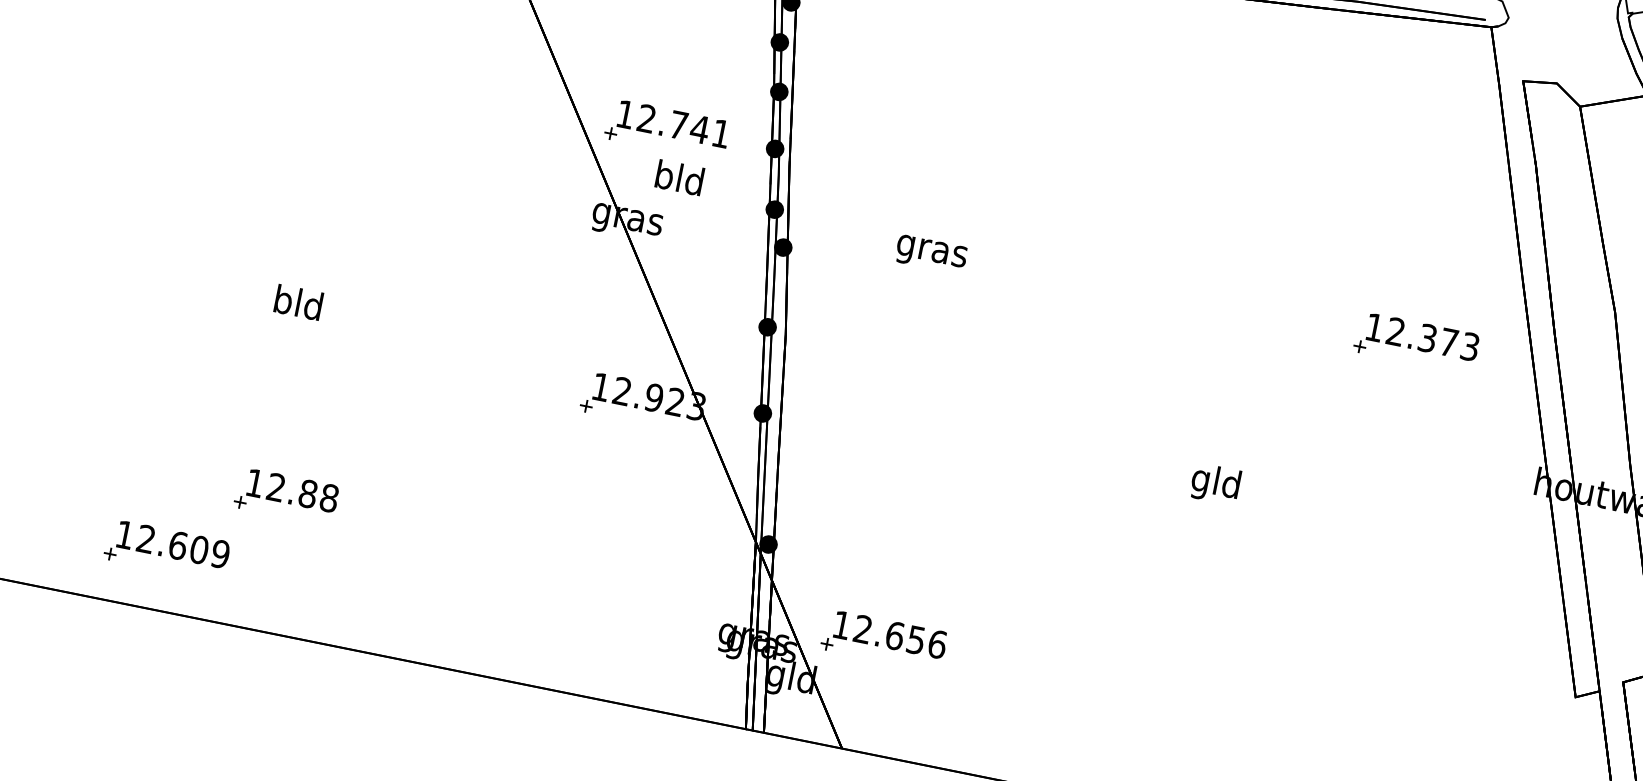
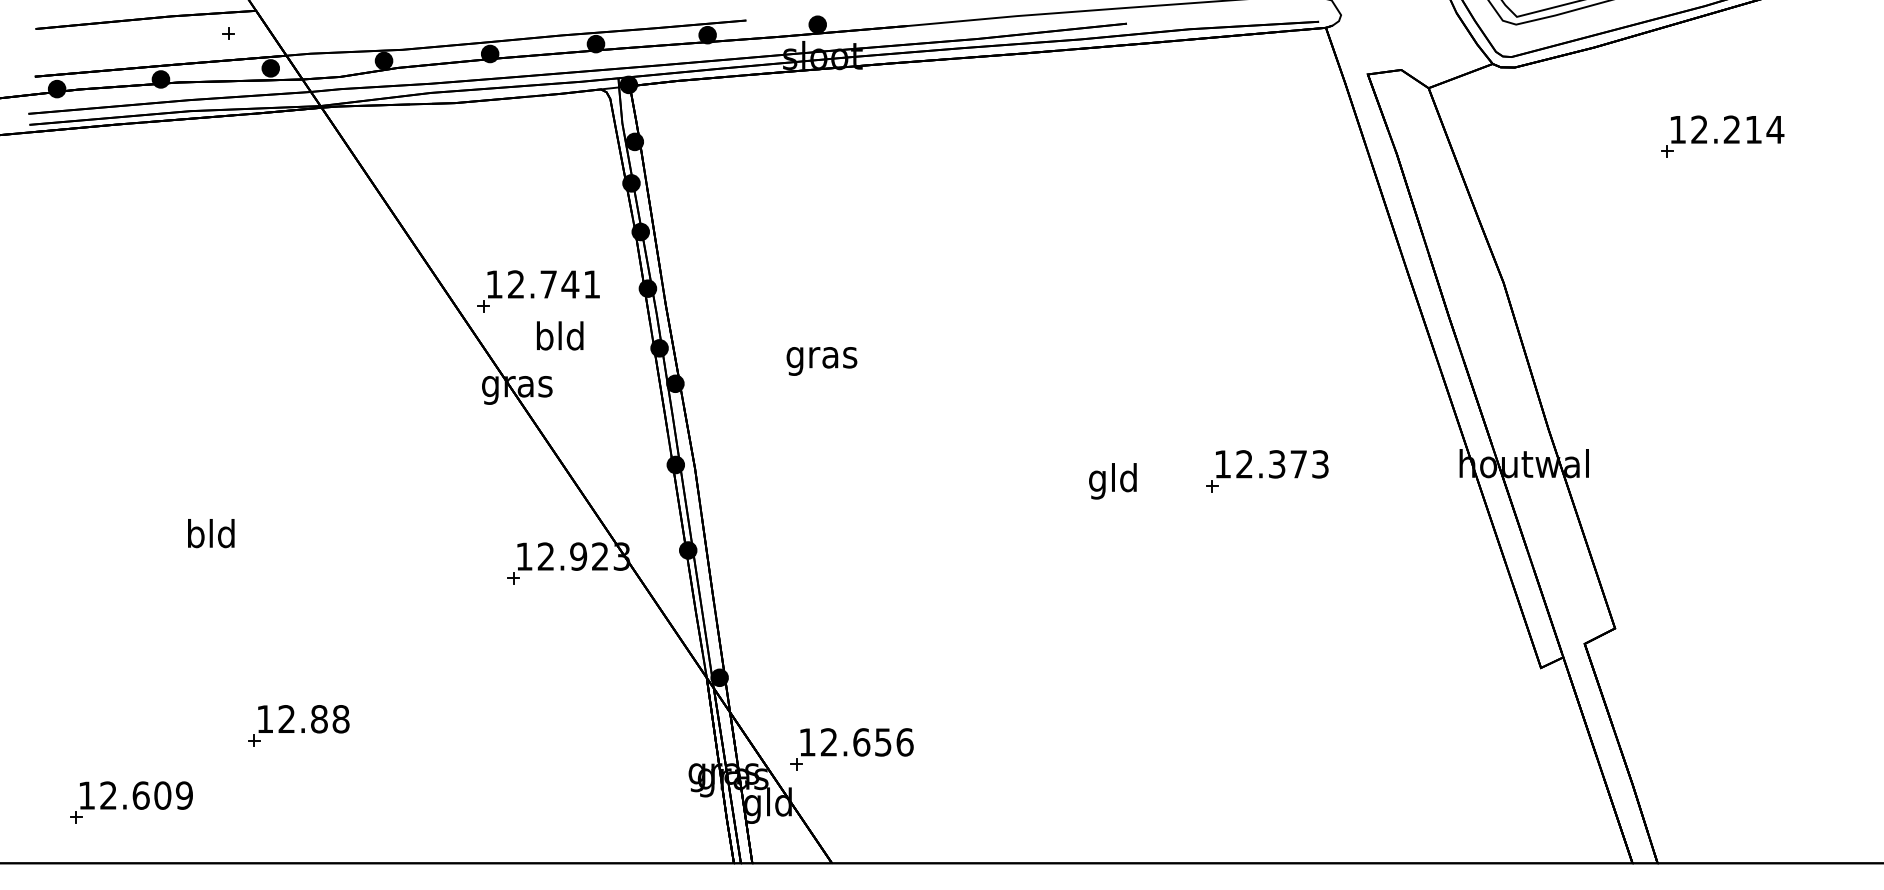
part: (1416, 343) -> (1267, 471), moved
text: (1215, 484) -> (1112, 481), moved
part: (286, 495) -> (298, 725), moved

